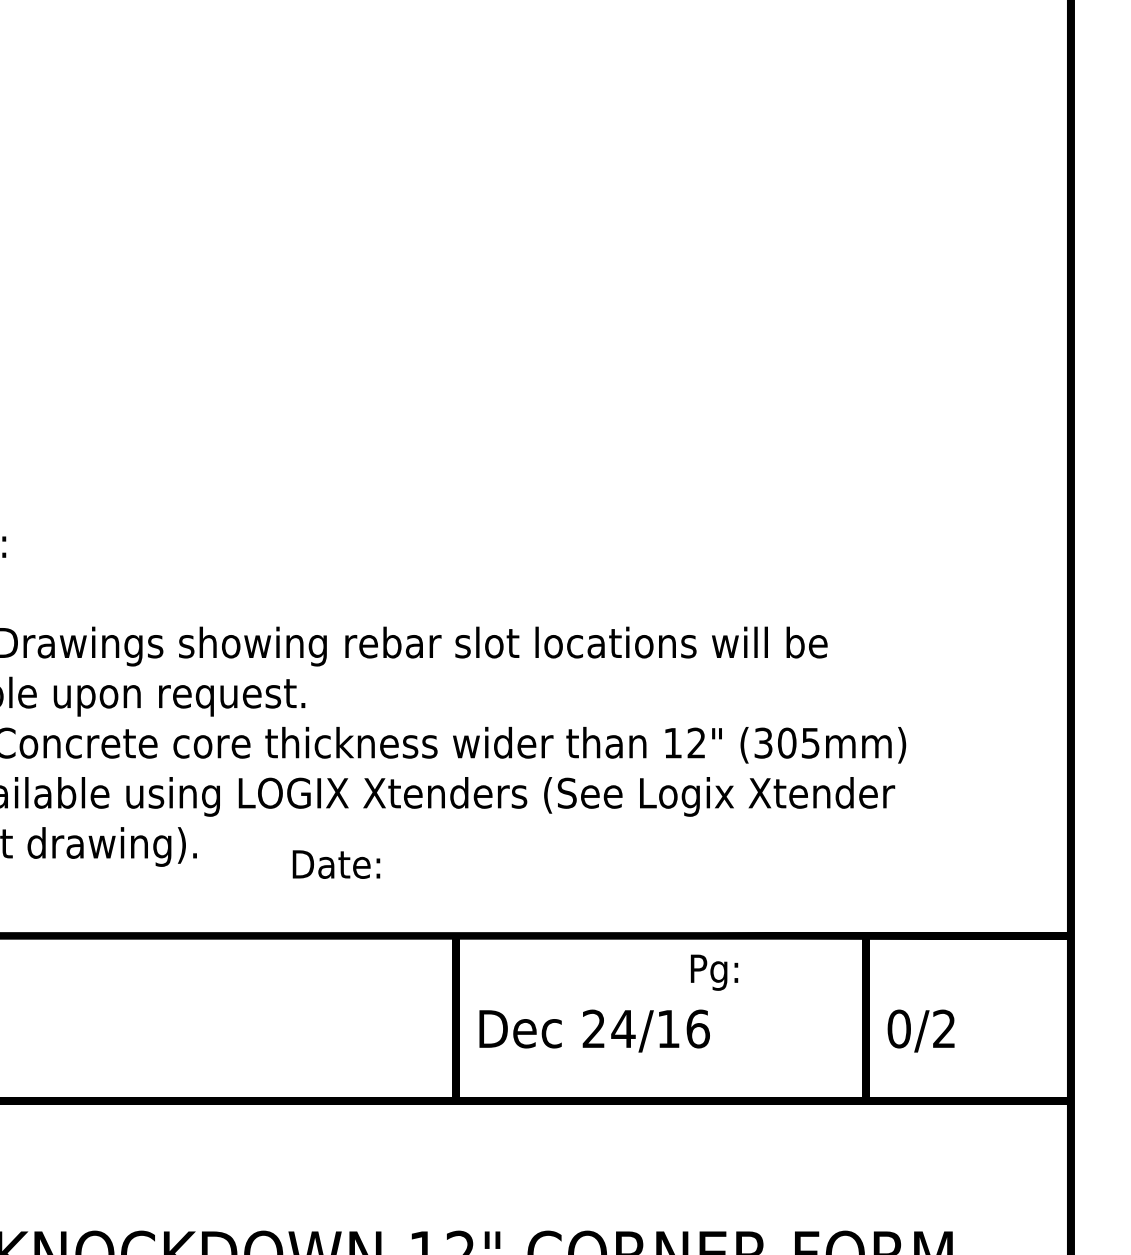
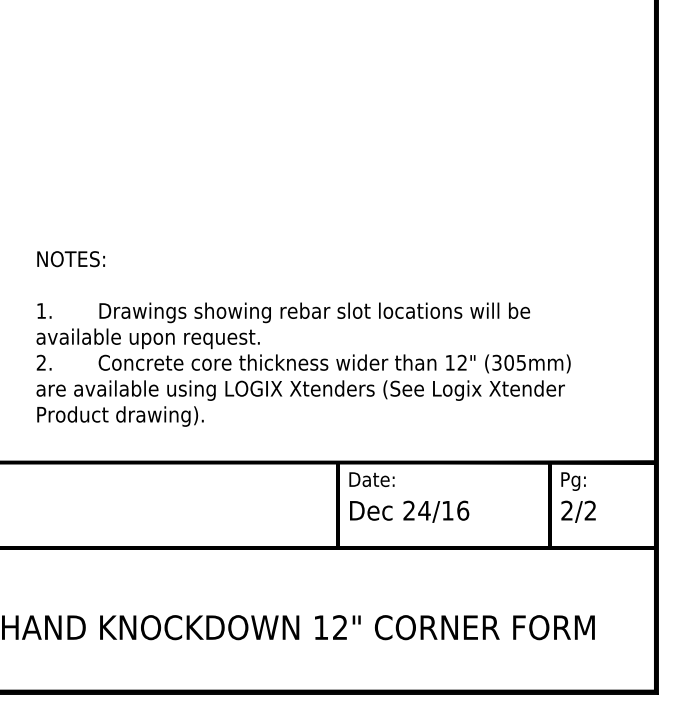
text: (335, 864) -> (371, 479), moved
text: (714, 972) -> (573, 481), moved
text: (899, 1028) -> (567, 510), 0/2 -> 2/2

